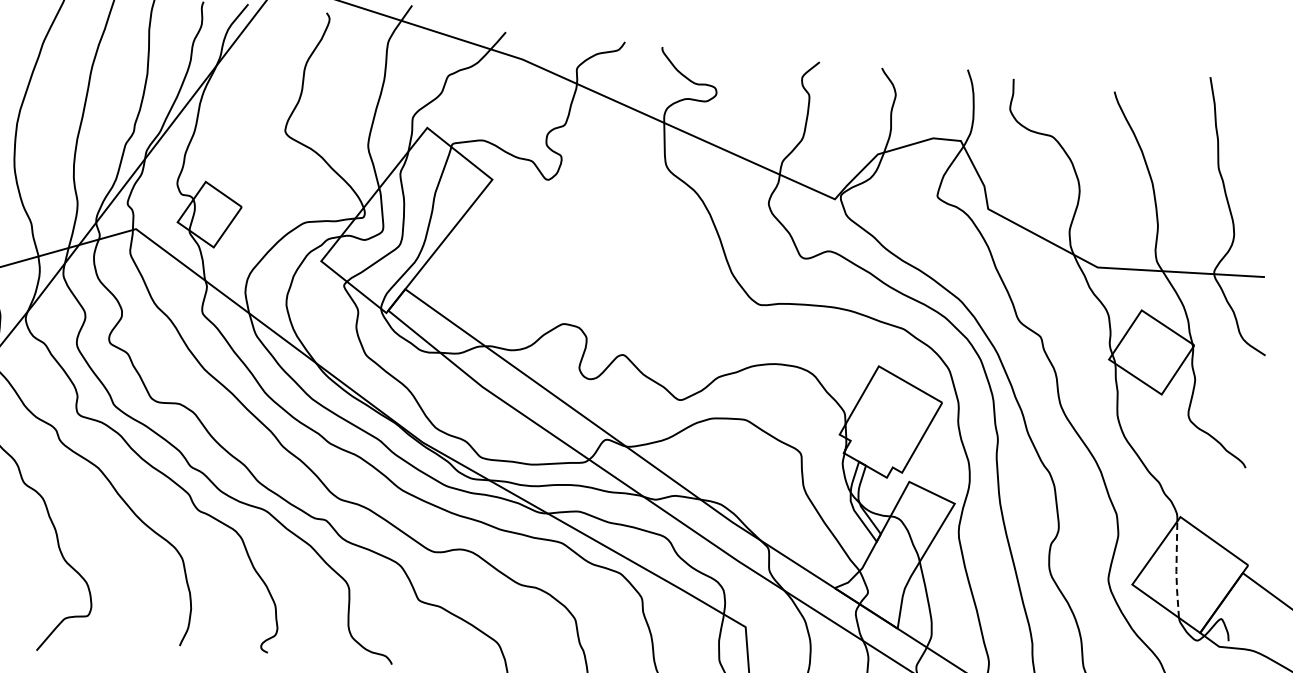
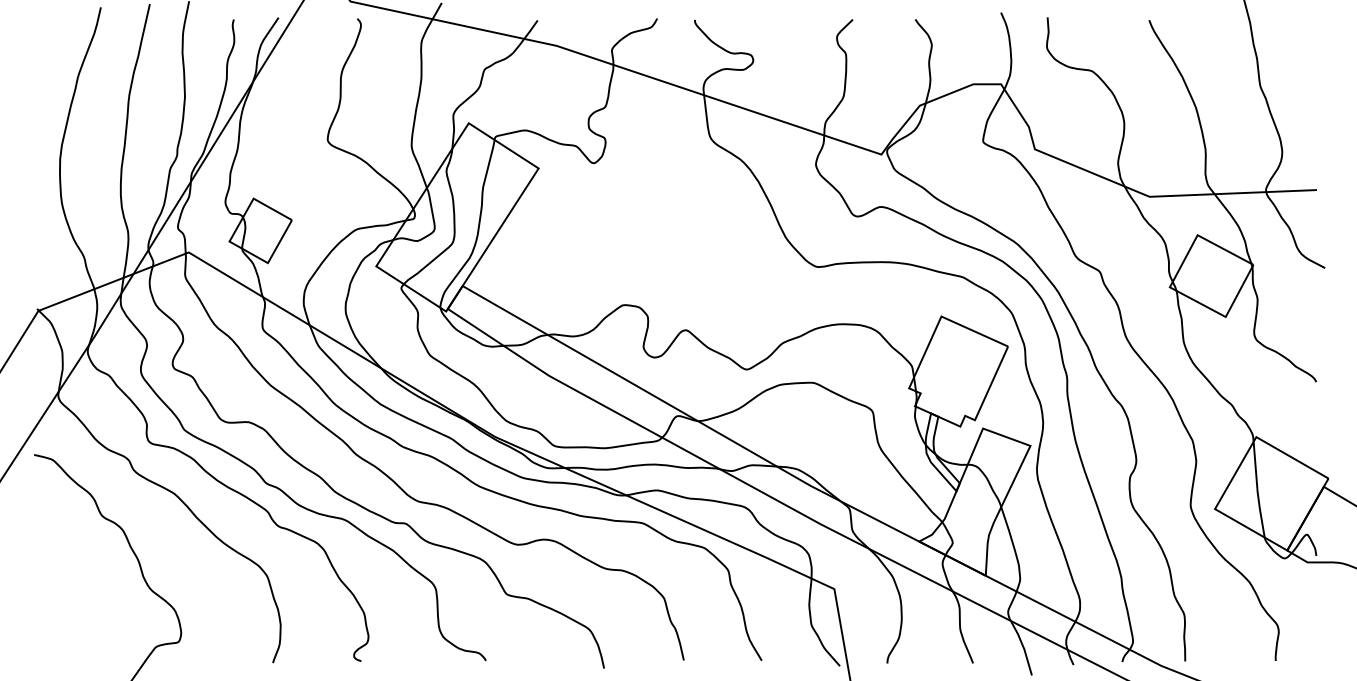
line: (1176, 570) -> (1257, 490), dashed -> solid

